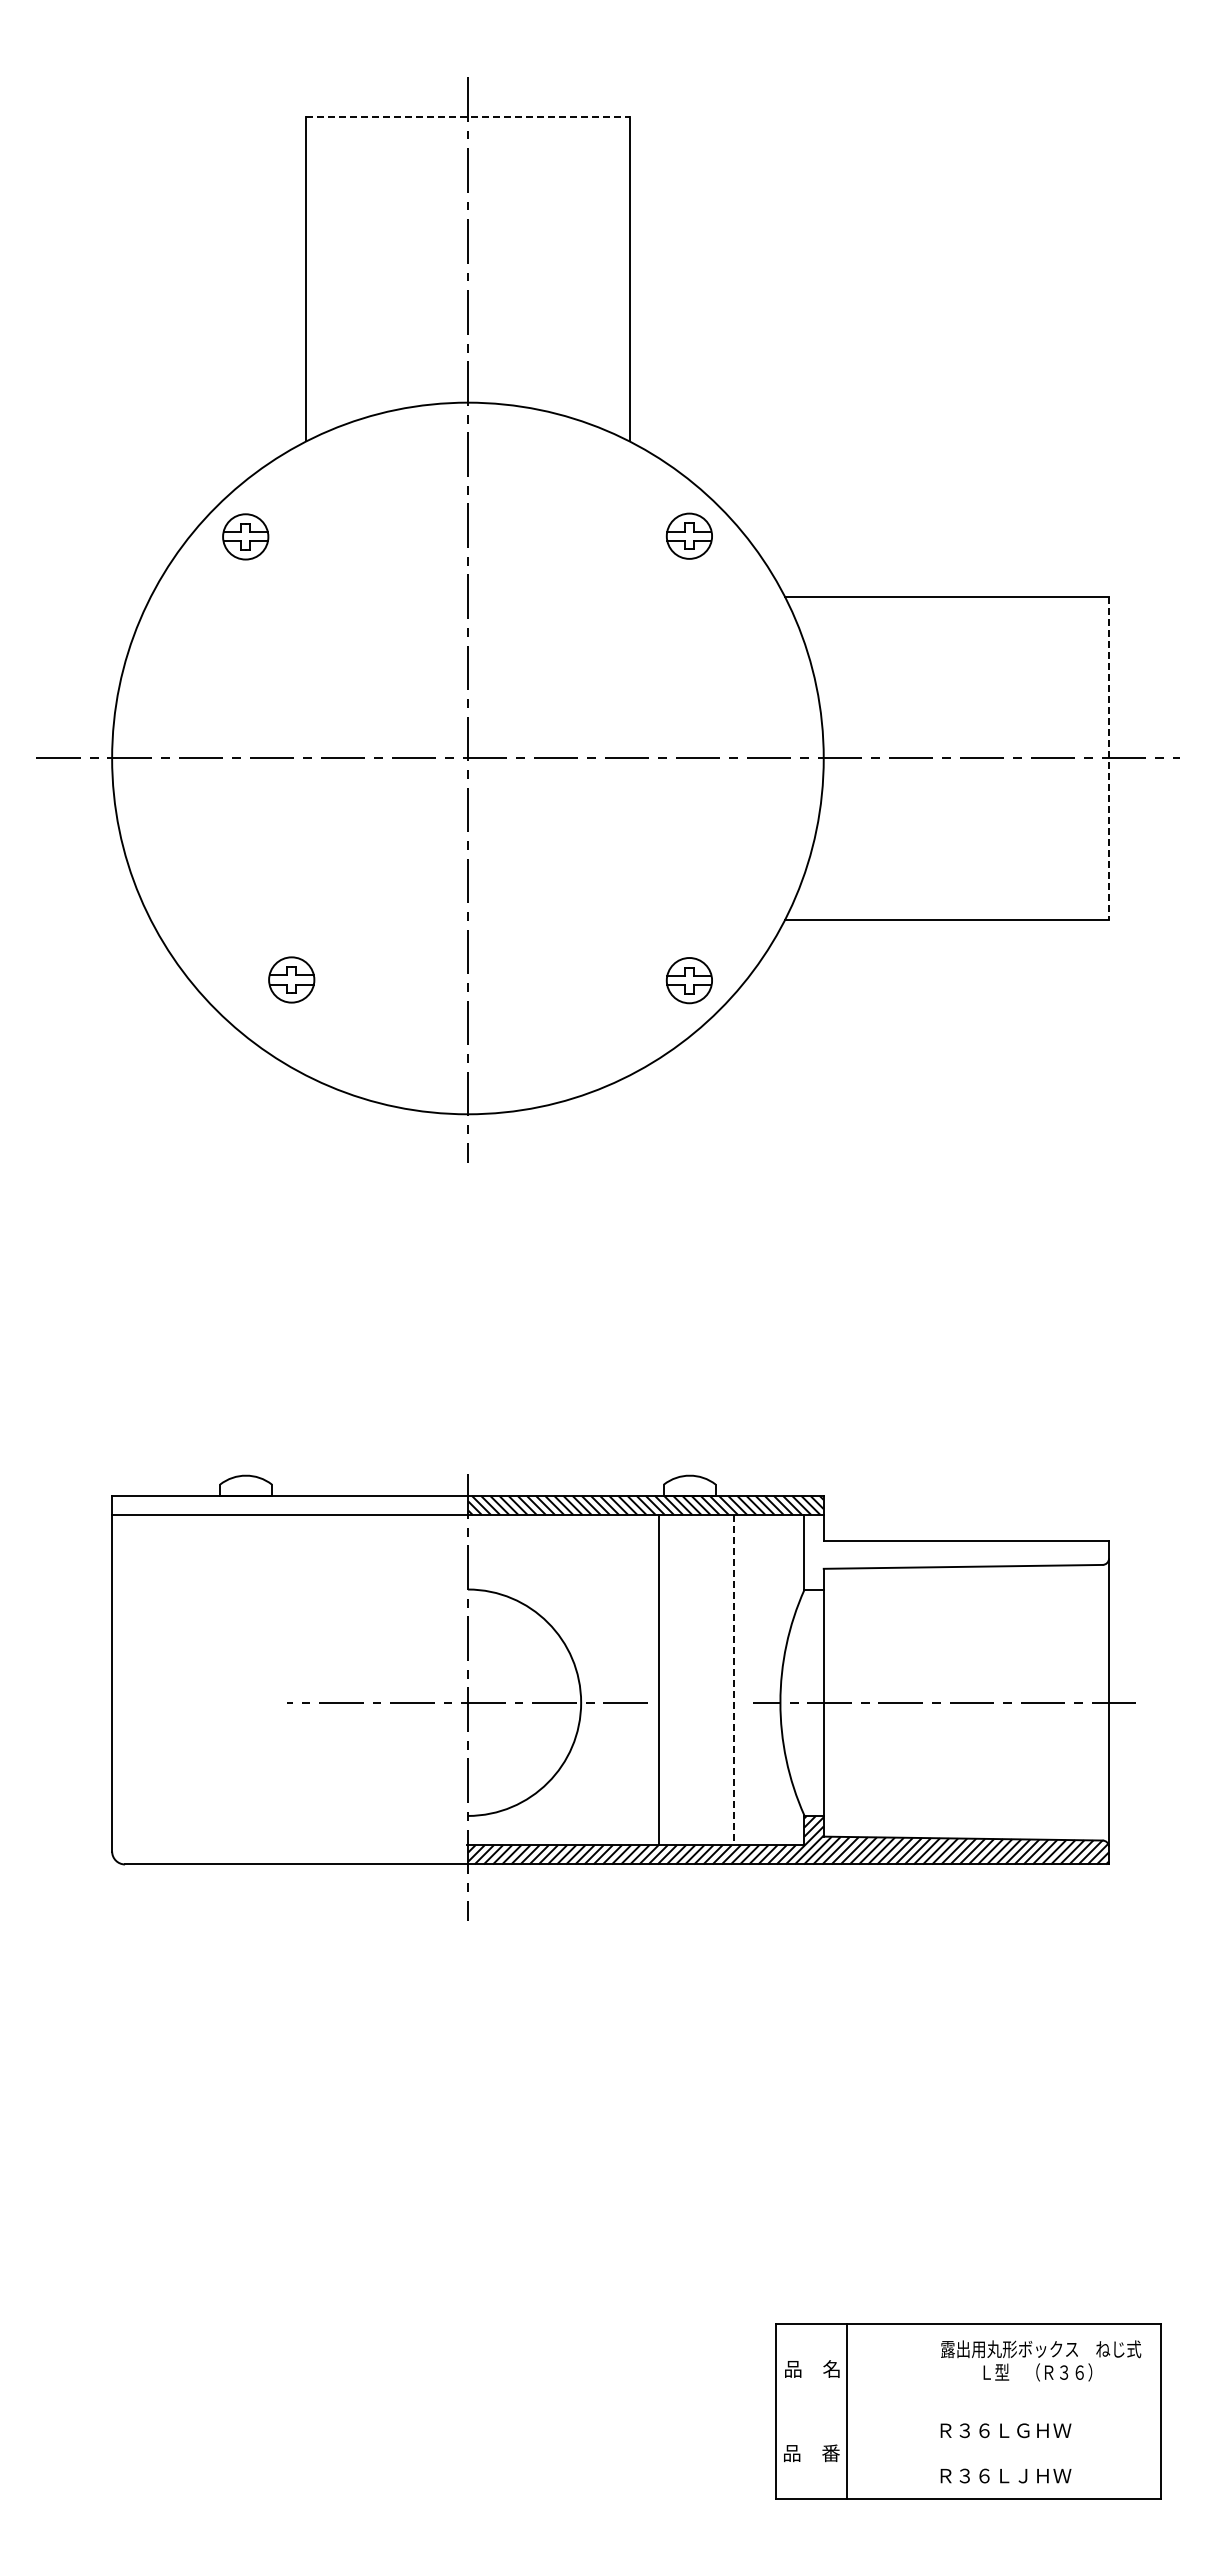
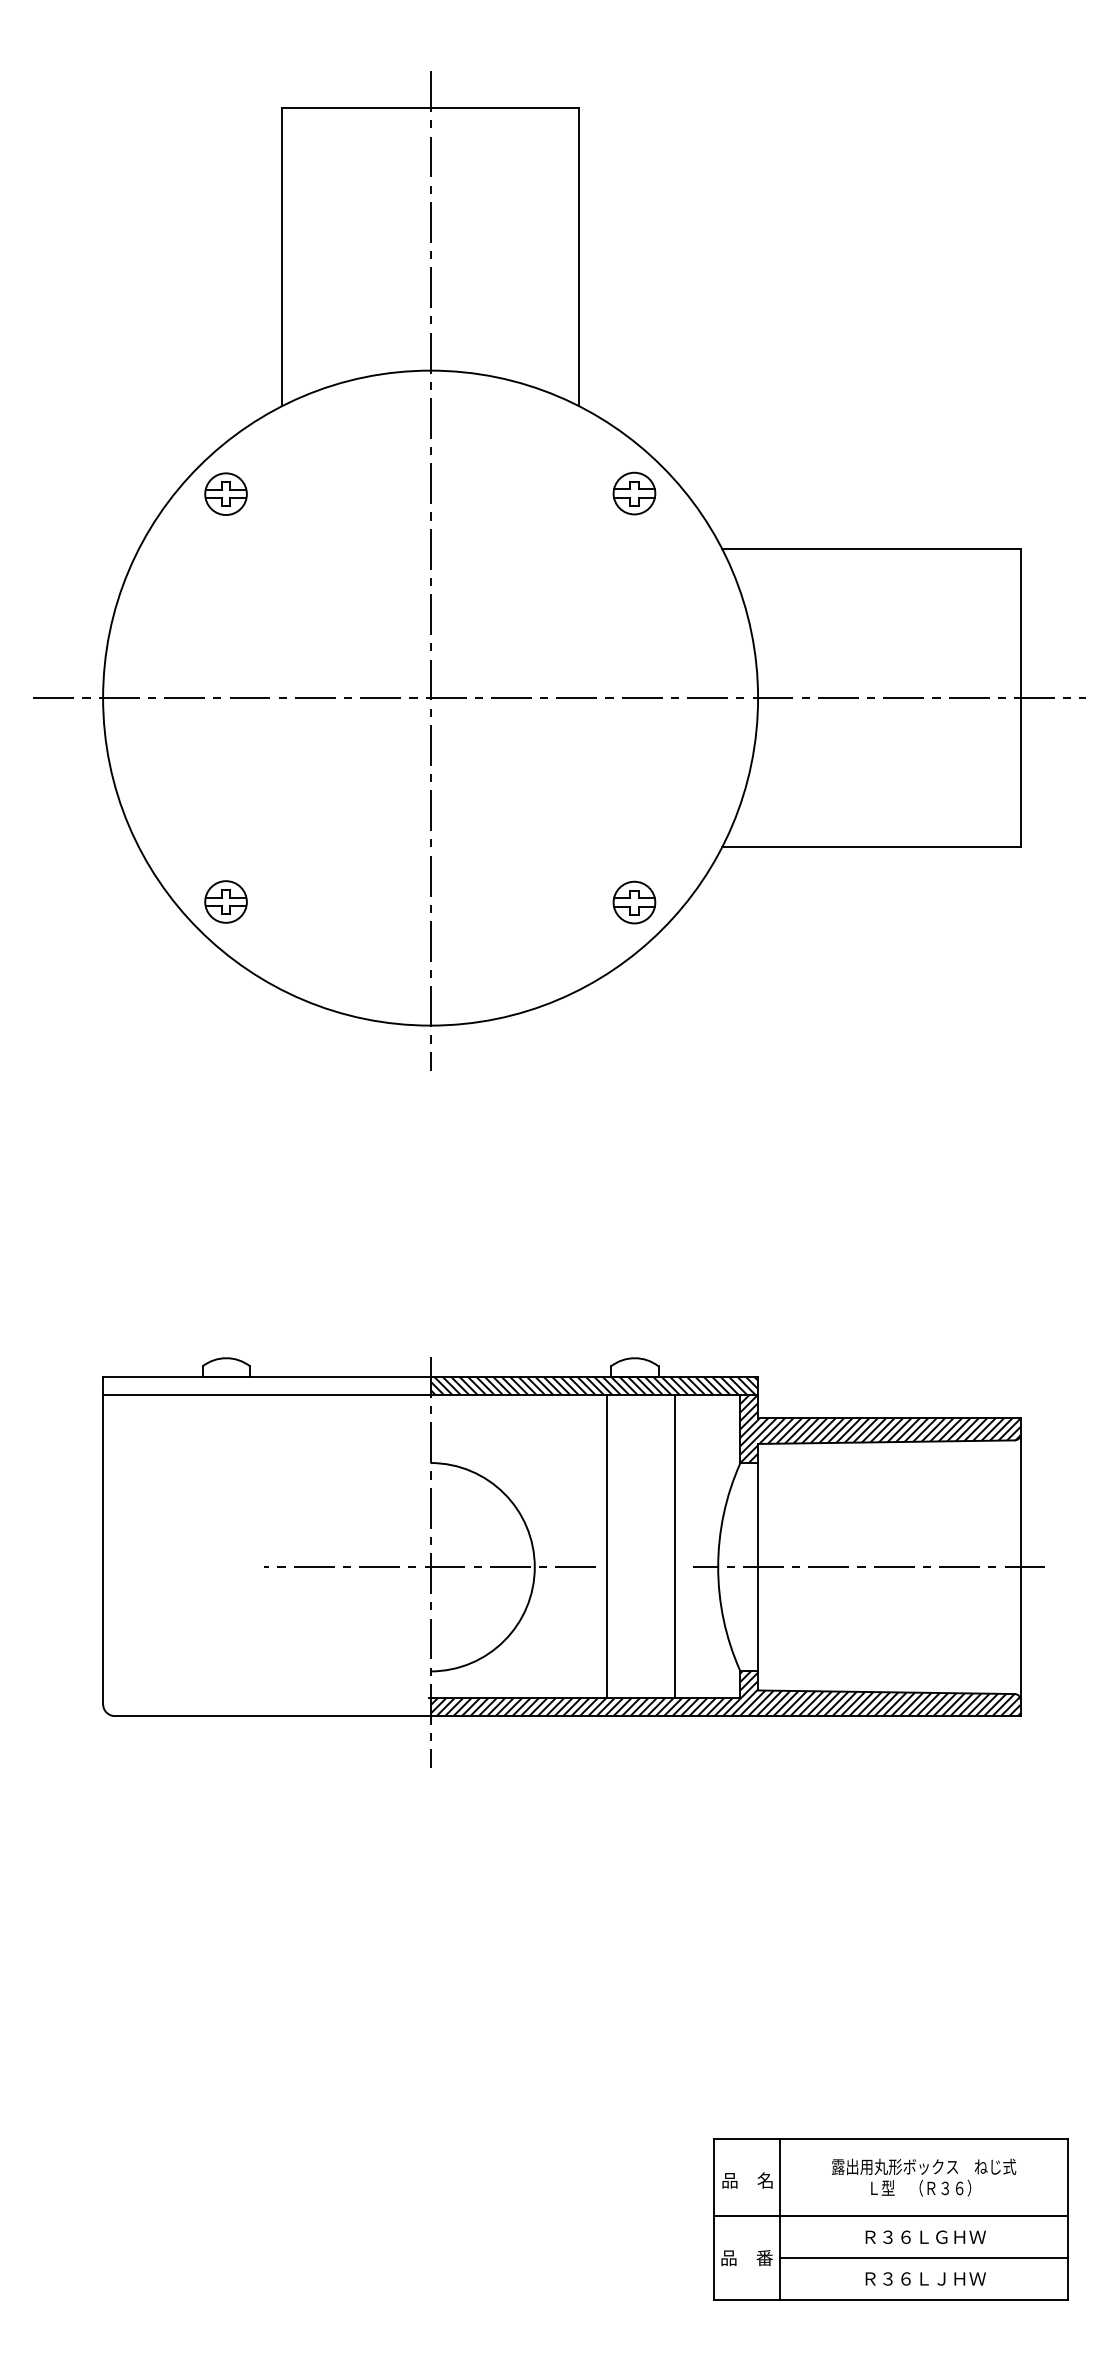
line: (467, 117) -> (430, 108), dashed -> solid
line: (1109, 758) -> (1021, 698), dashed -> solid
part: (291, 979) -> (225, 901), moved
hatch: (956, 1552) -> (880, 1428), added
line: (733, 1680) -> (675, 1546), dashed -> solid
text: (1041, 2360) -> (924, 2177), moved
line: (967, 2408) -> (890, 2216), added
line: (1003, 2453) -> (923, 2258), added

